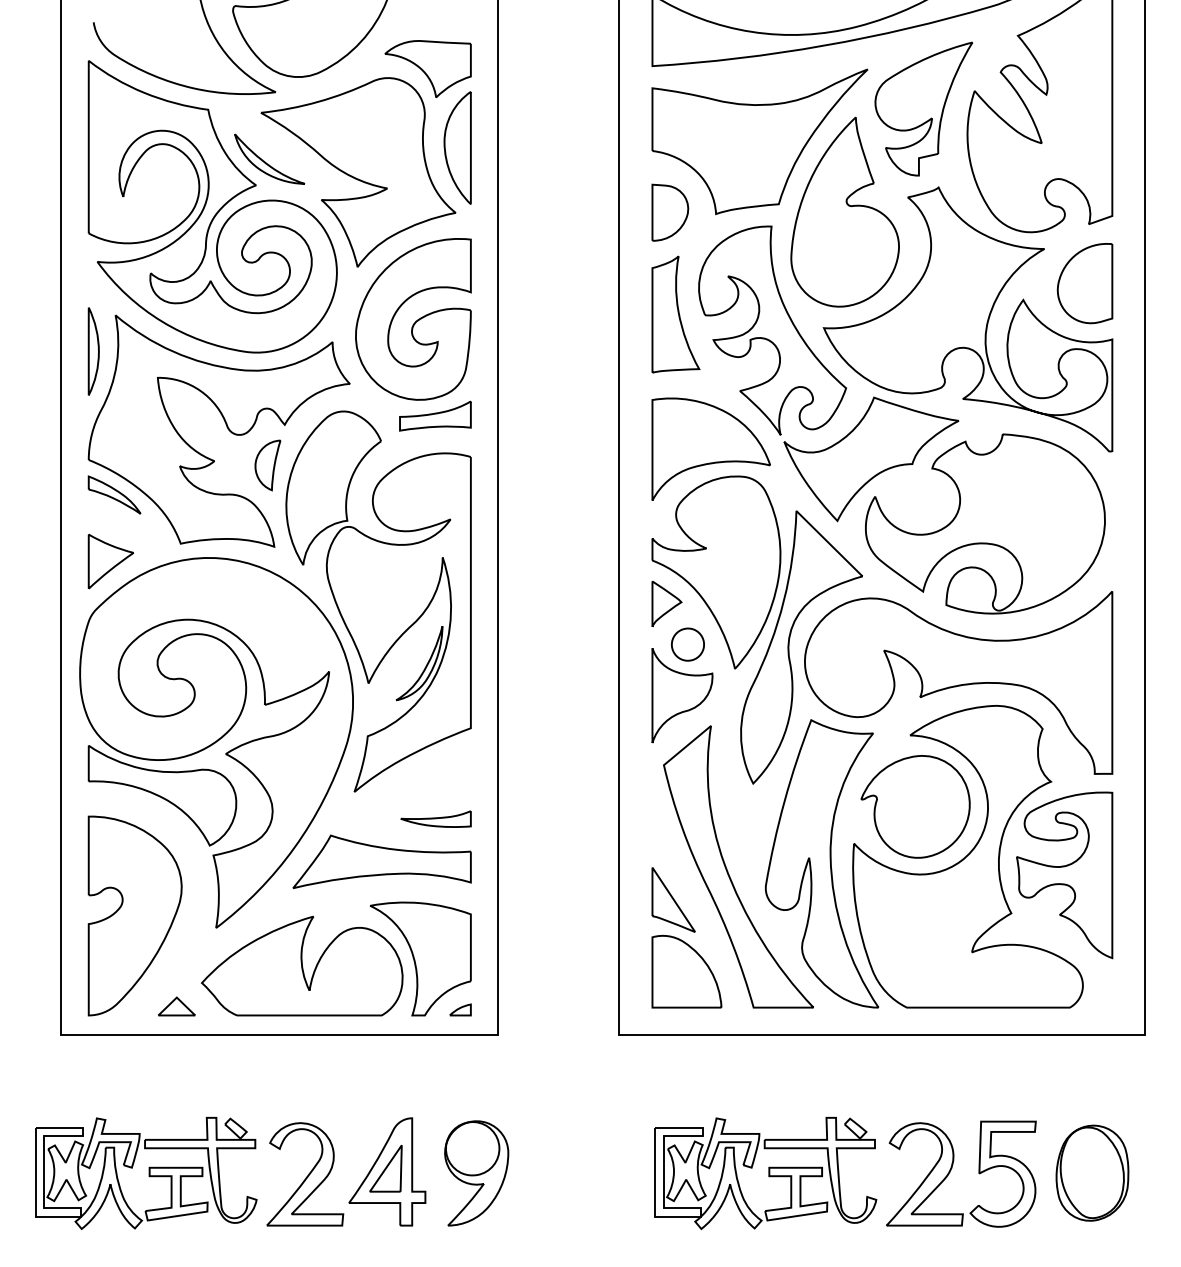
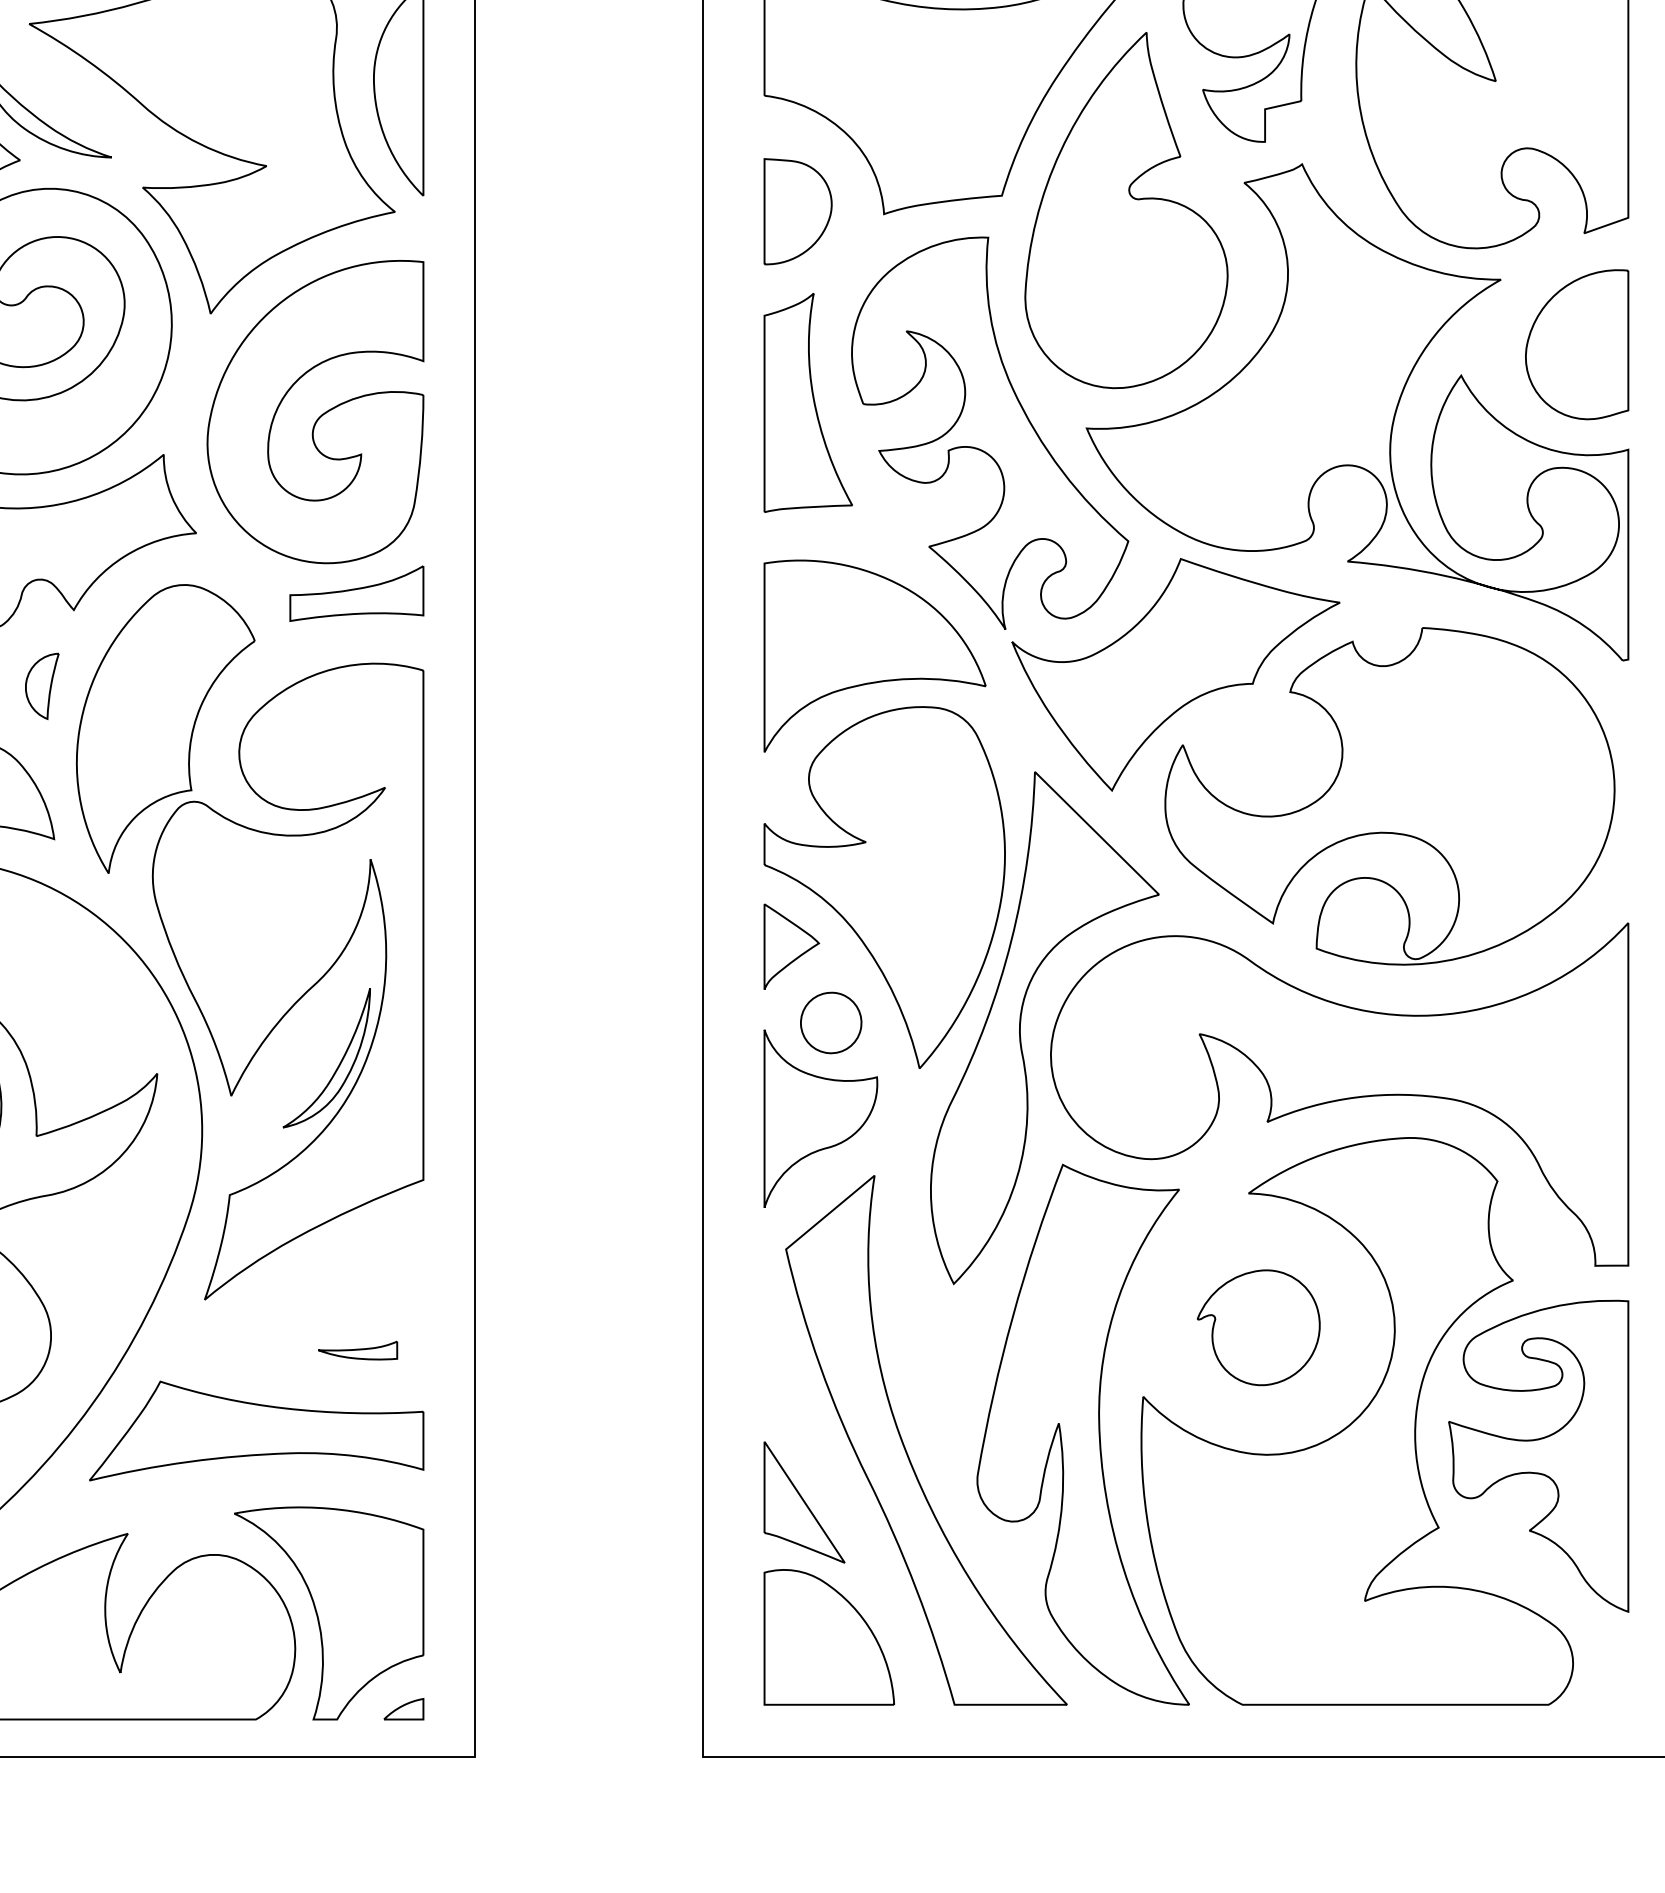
part: (267, 465) -> (41, 686), size x0.7
part: (915, 806) -> (1258, 1326), size x0.6
part: (435, 818) -> (356, 1349), size x0.6

